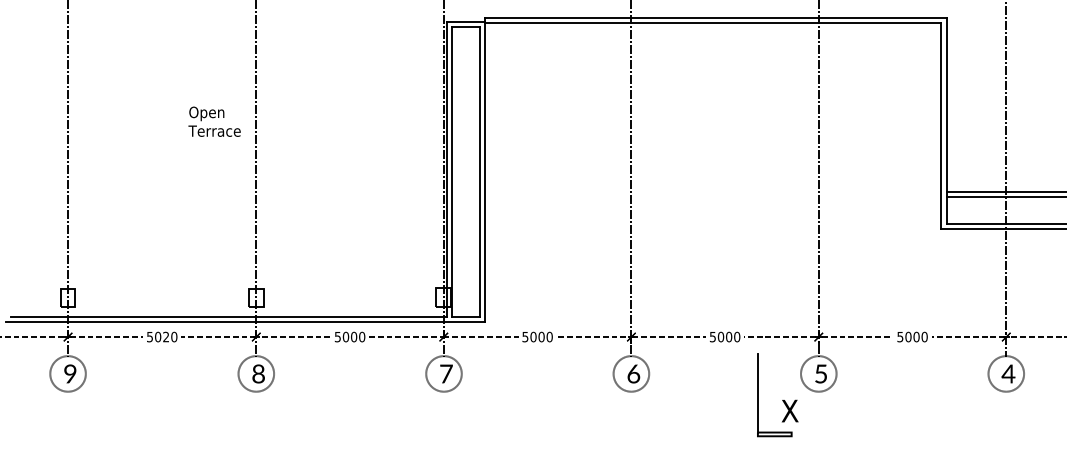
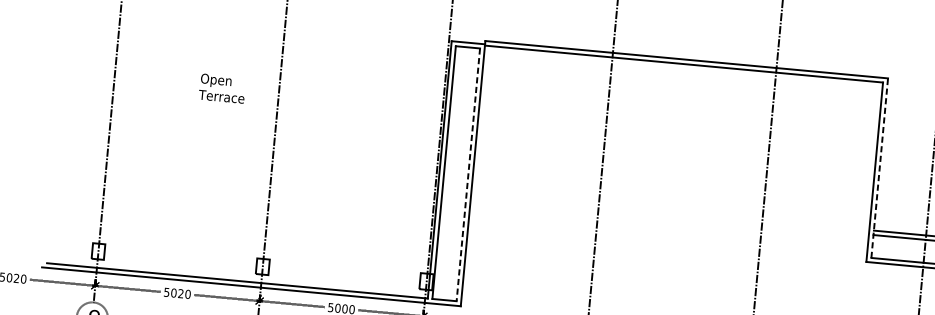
line: (946, 120) -> (879, 167), solid -> dashed
text: (214, 121) -> (222, 88), moved
line: (480, 171) -> (468, 174), solid -> dashed

